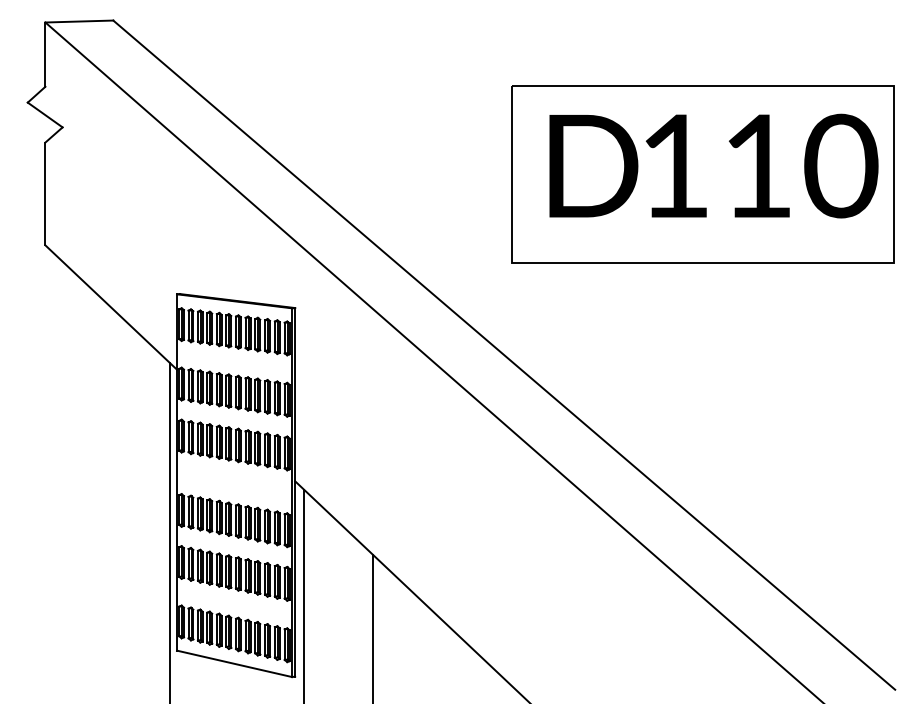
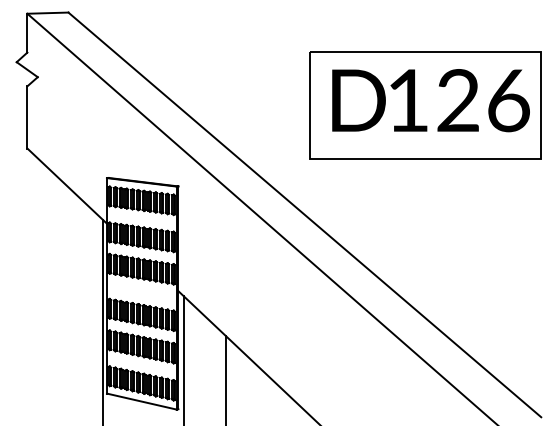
text: (801, 165) -> (484, 100), 110 -> 126

